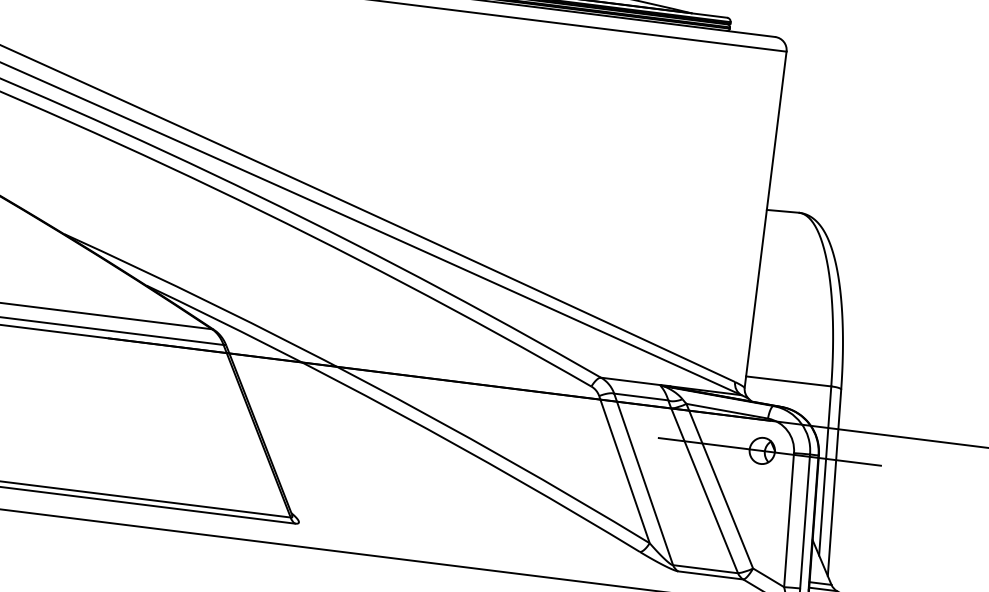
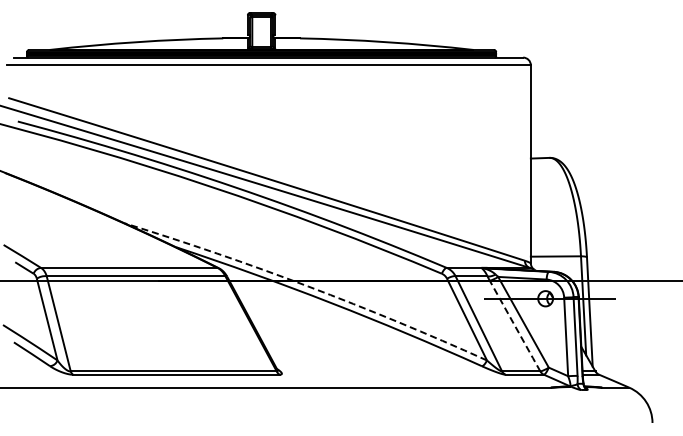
arc: (362, 380) -> (308, 286), solid -> dashed
line: (705, 491) -> (515, 326), solid -> dashed

